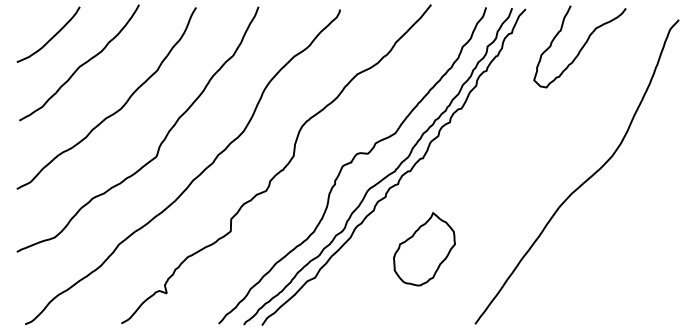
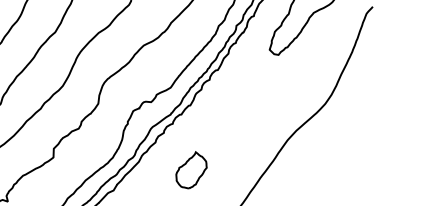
part: (424, 249) -> (191, 170), size x0.7

